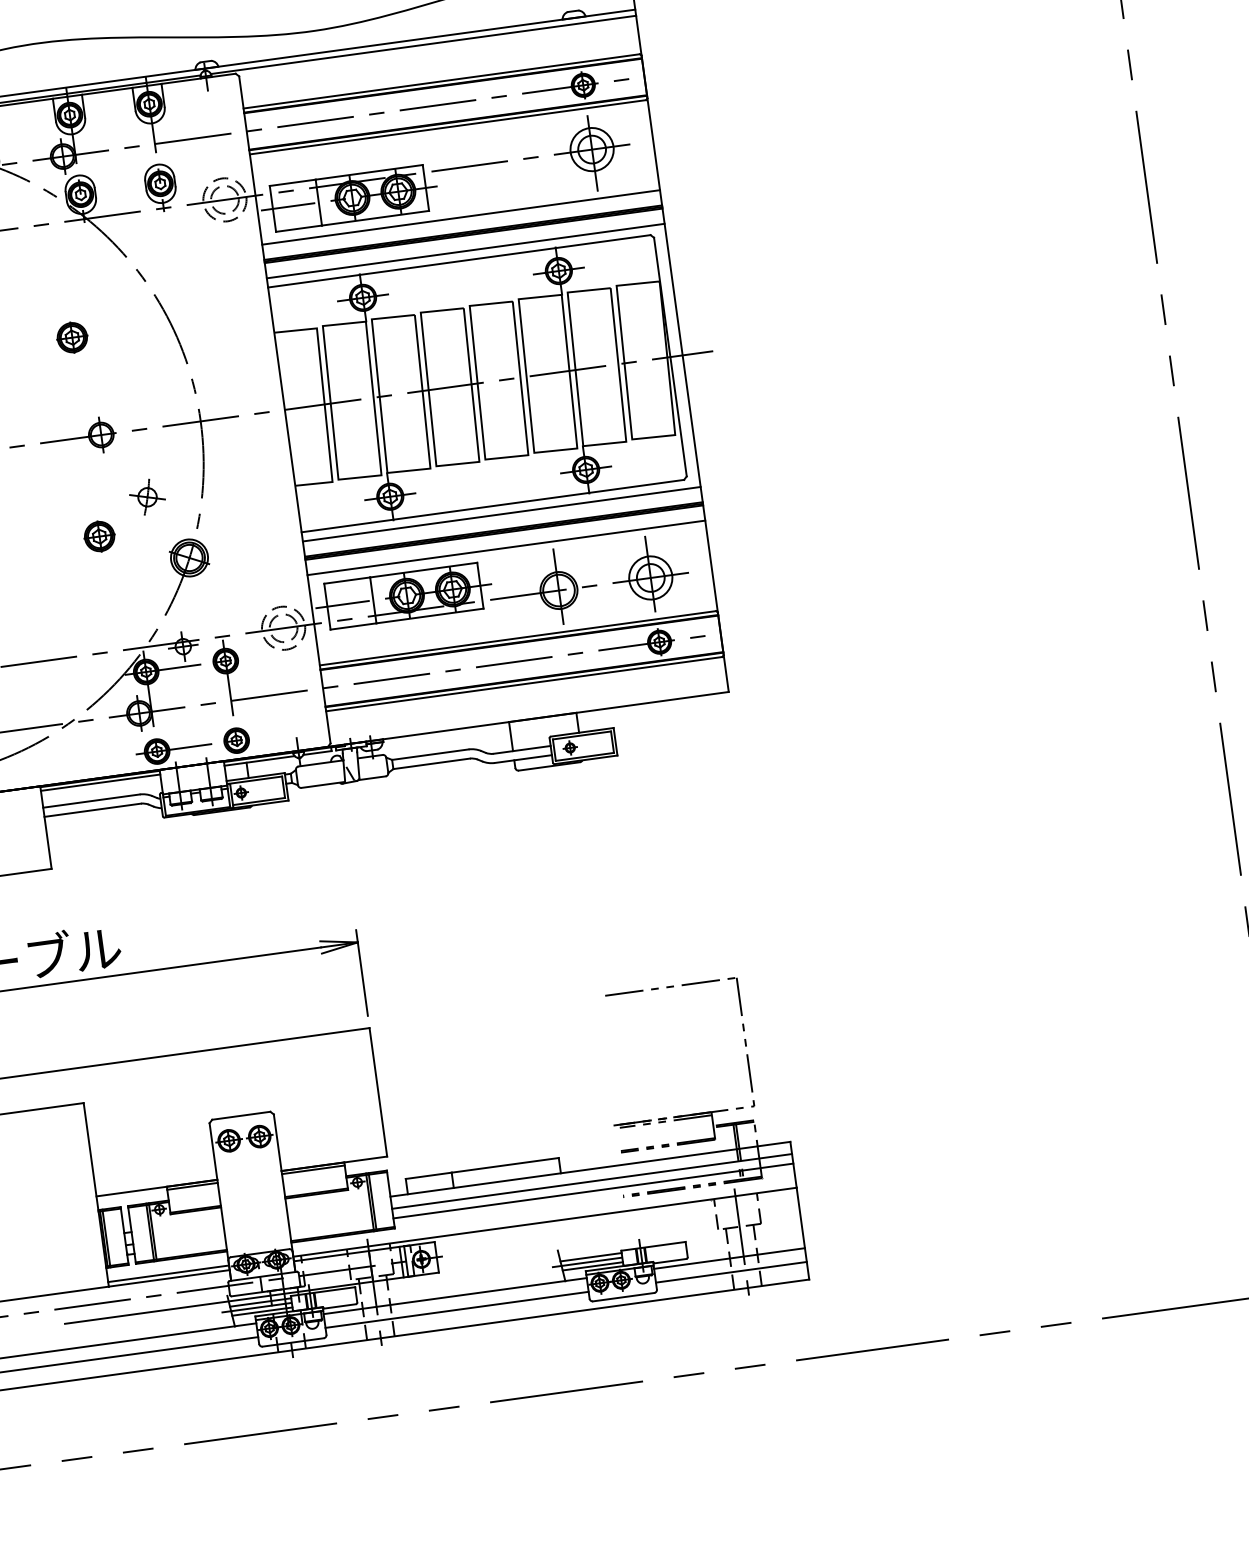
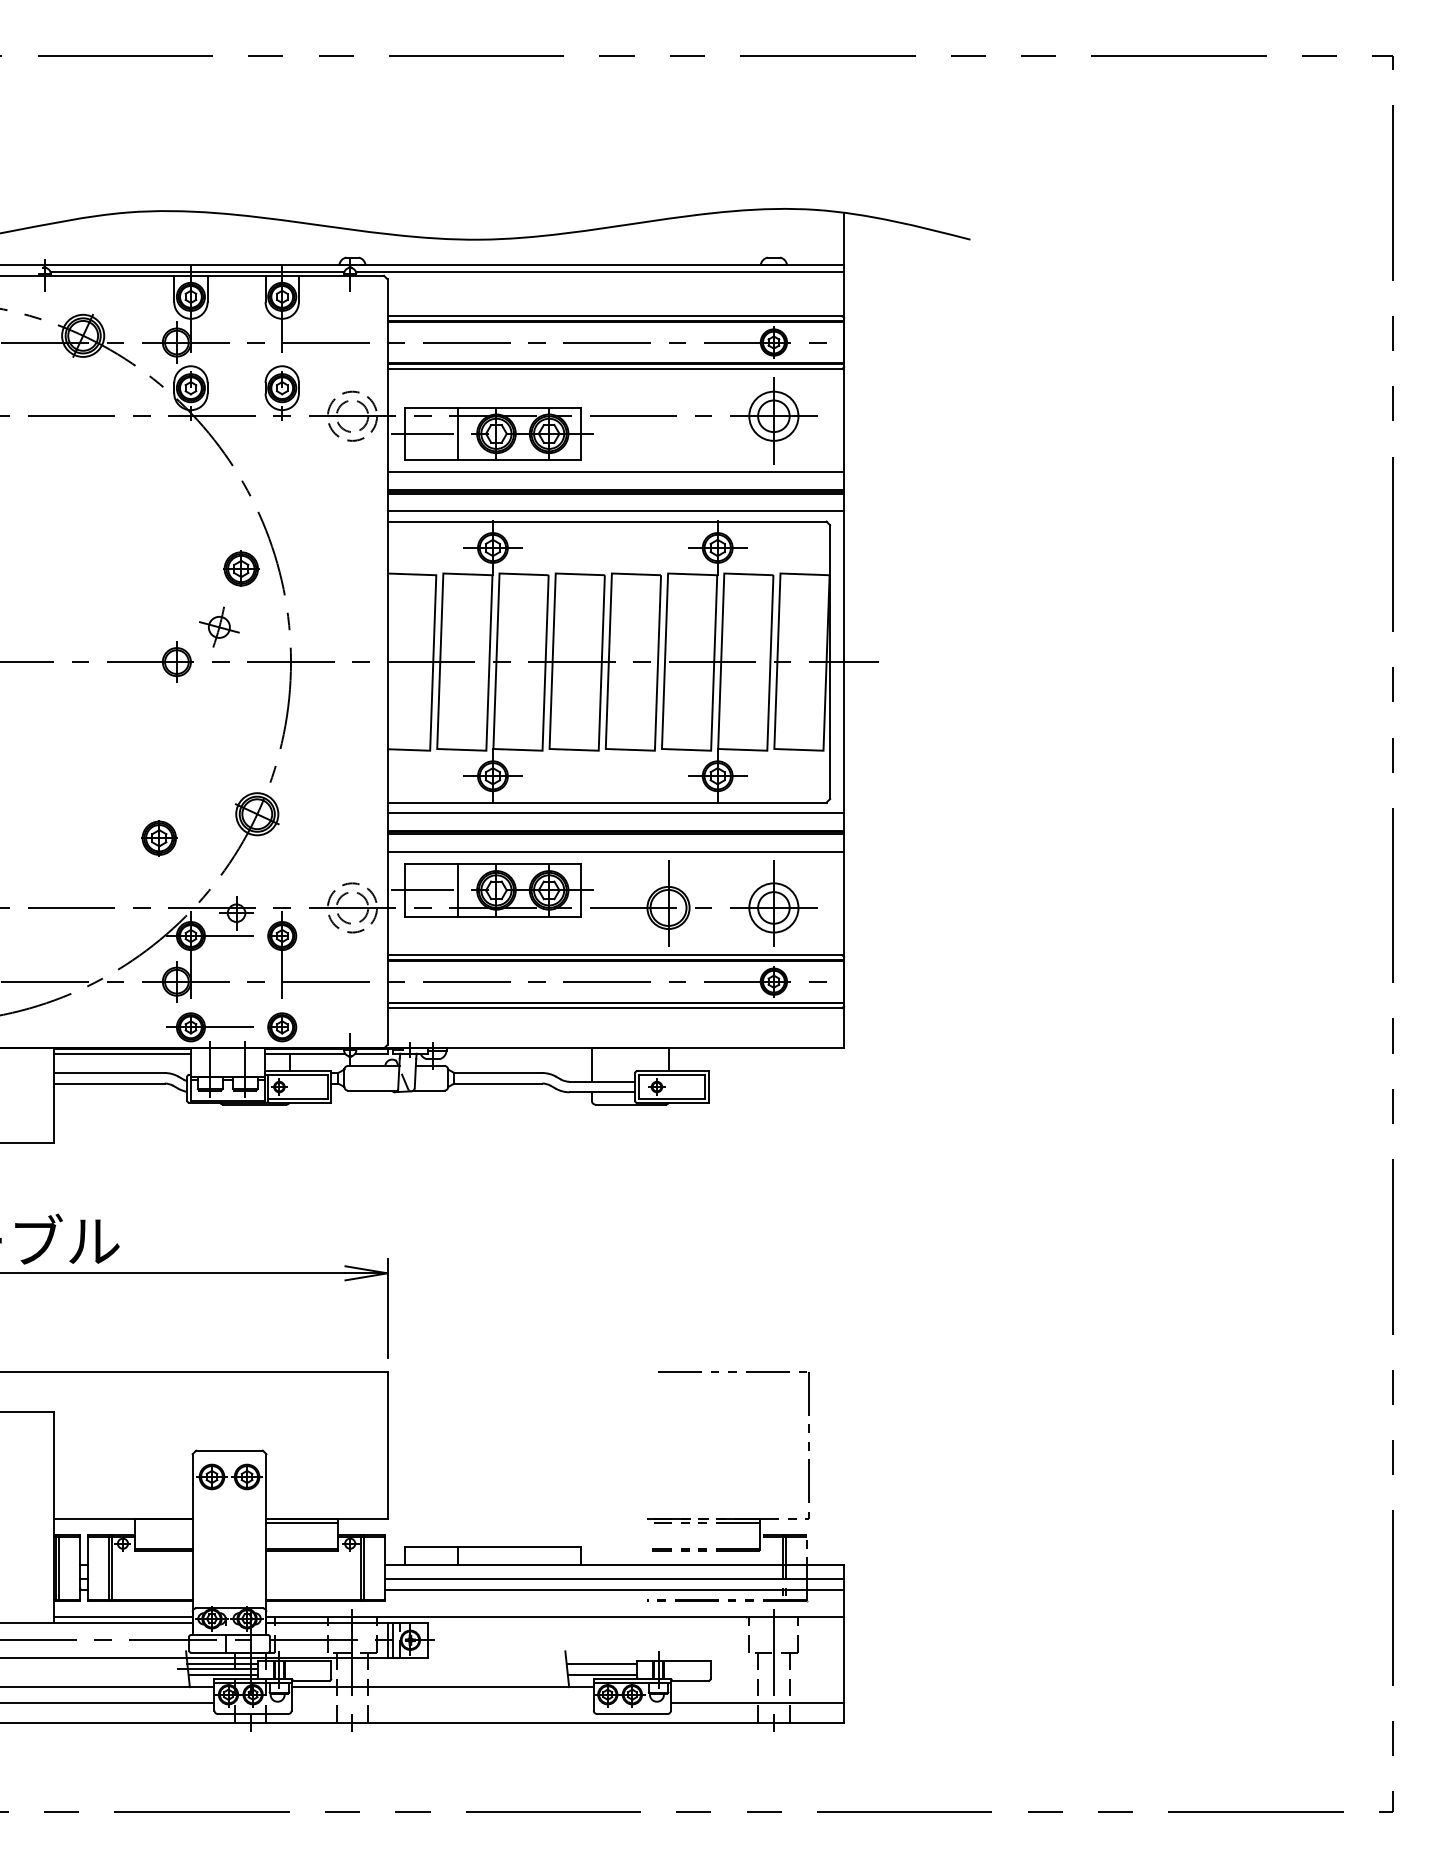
part: (72, 337) -> (241, 568), moved
part: (147, 496) -> (219, 626), moved
part: (99, 536) -> (159, 838), moved
line: (192, 1186) -> (163, 1522), removed
line: (729, 1258) -> (757, 1686), removed
line: (587, 1262) -> (596, 1669), removed
line: (456, 1309) -> (442, 1702), removed

